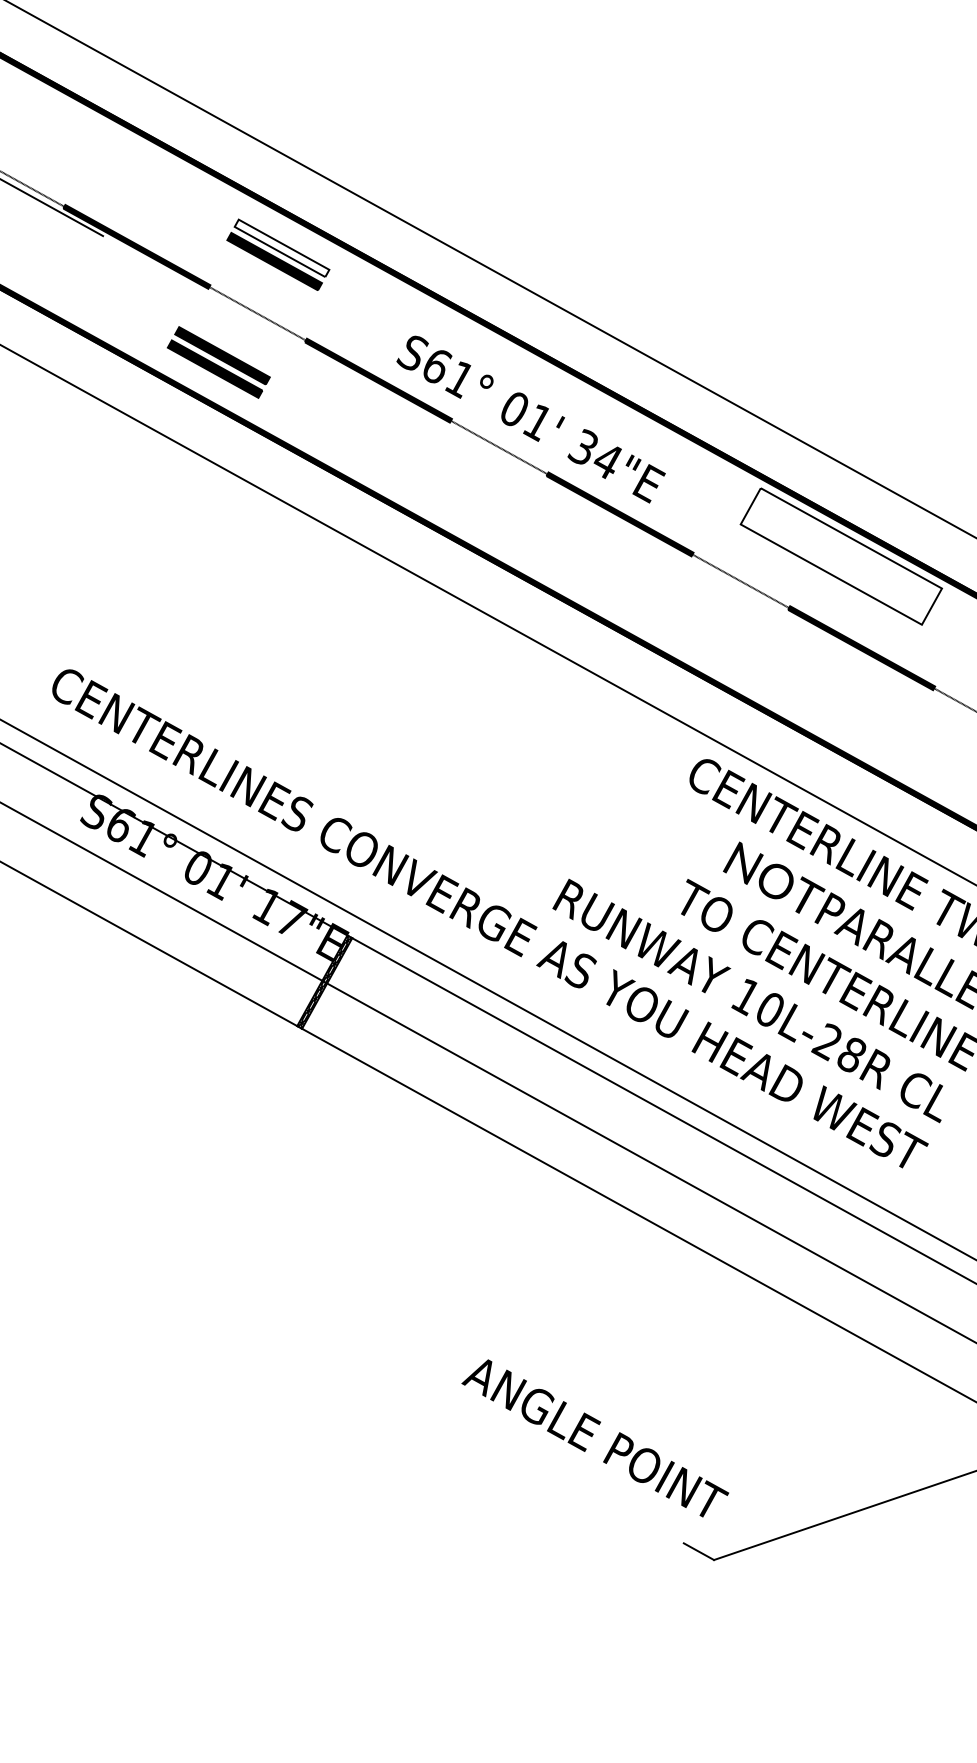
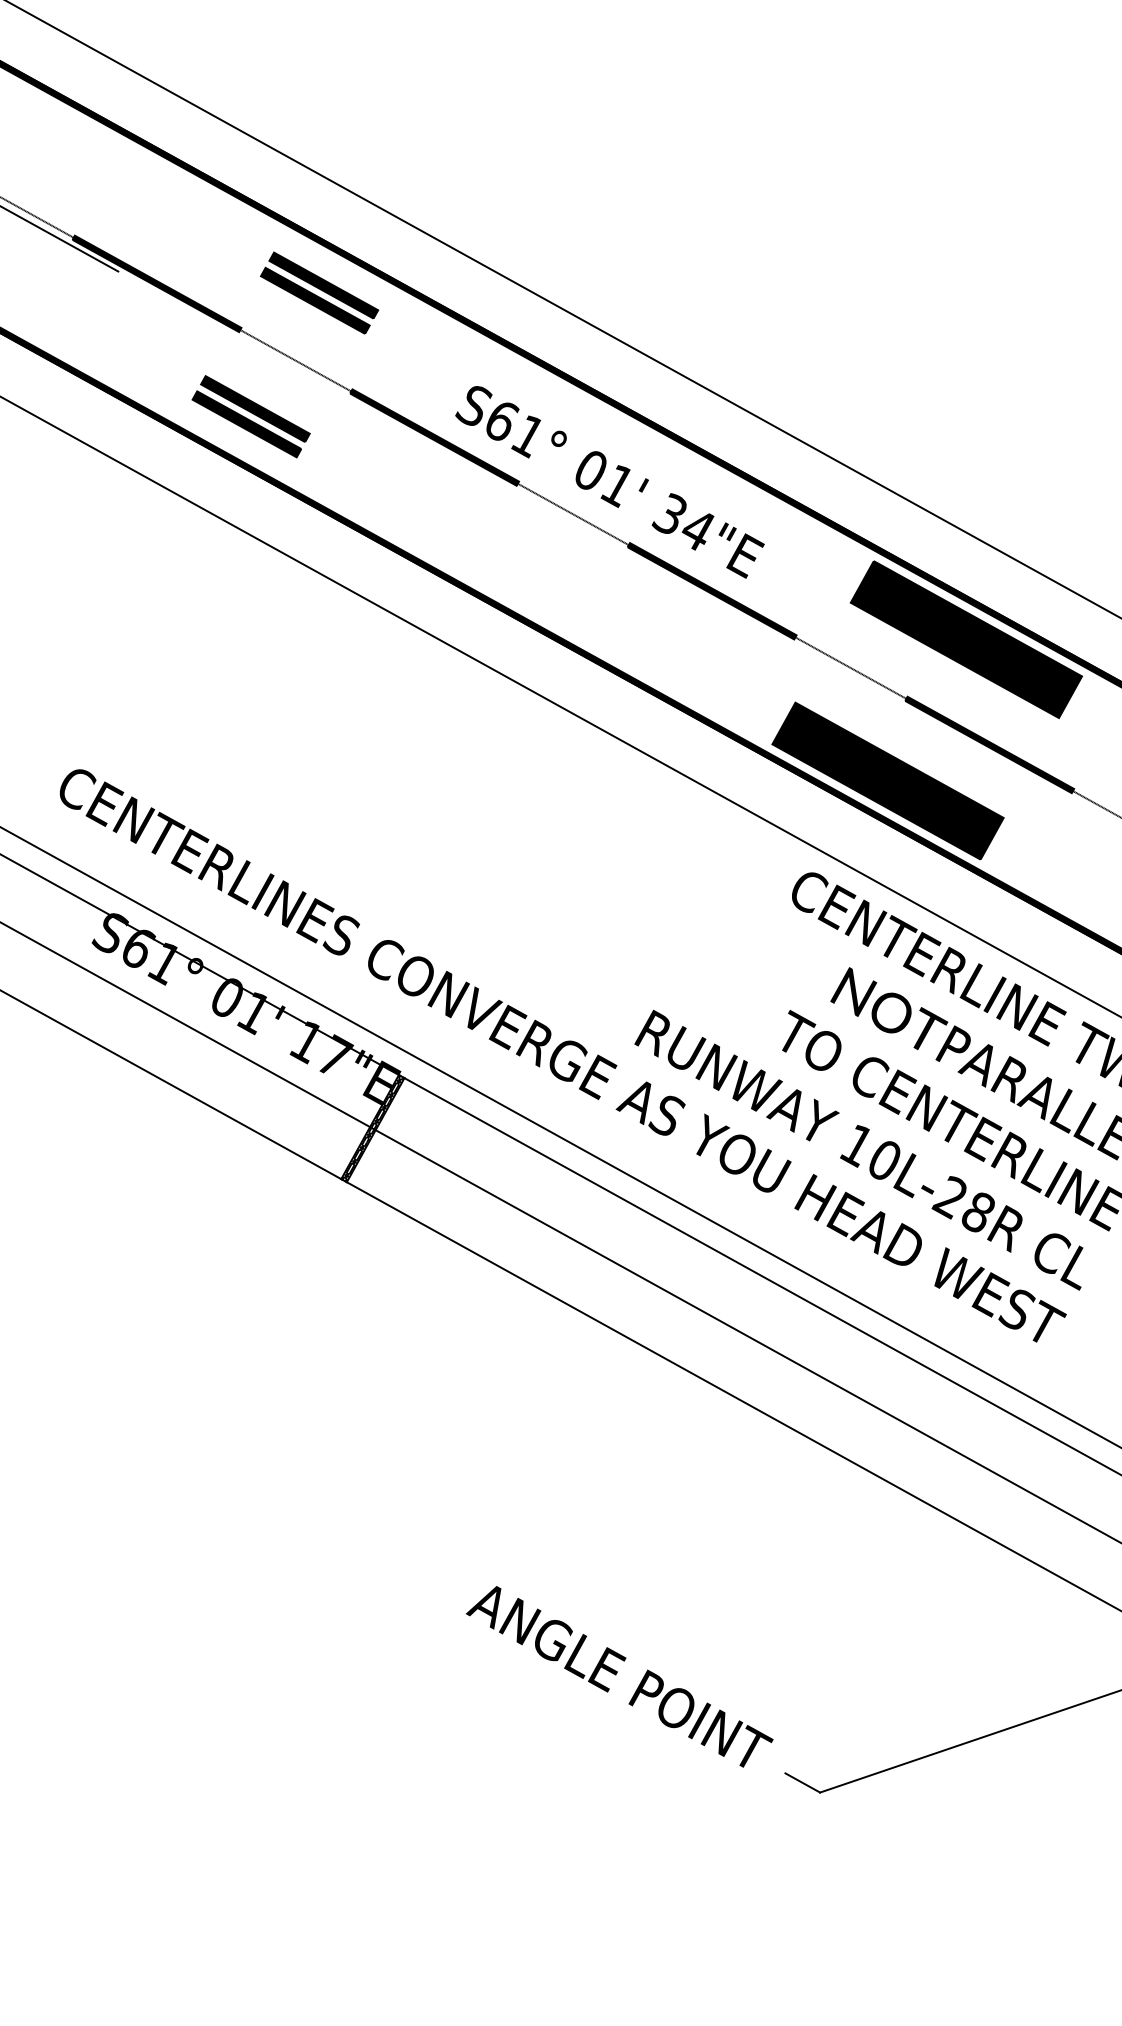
fill: (281, 248) -> (323, 285), added
fill: (841, 556) -> (966, 639), added
part: (772, 679) -> (887, 780), added
text: (595, 1438) -> (619, 1676), moved

